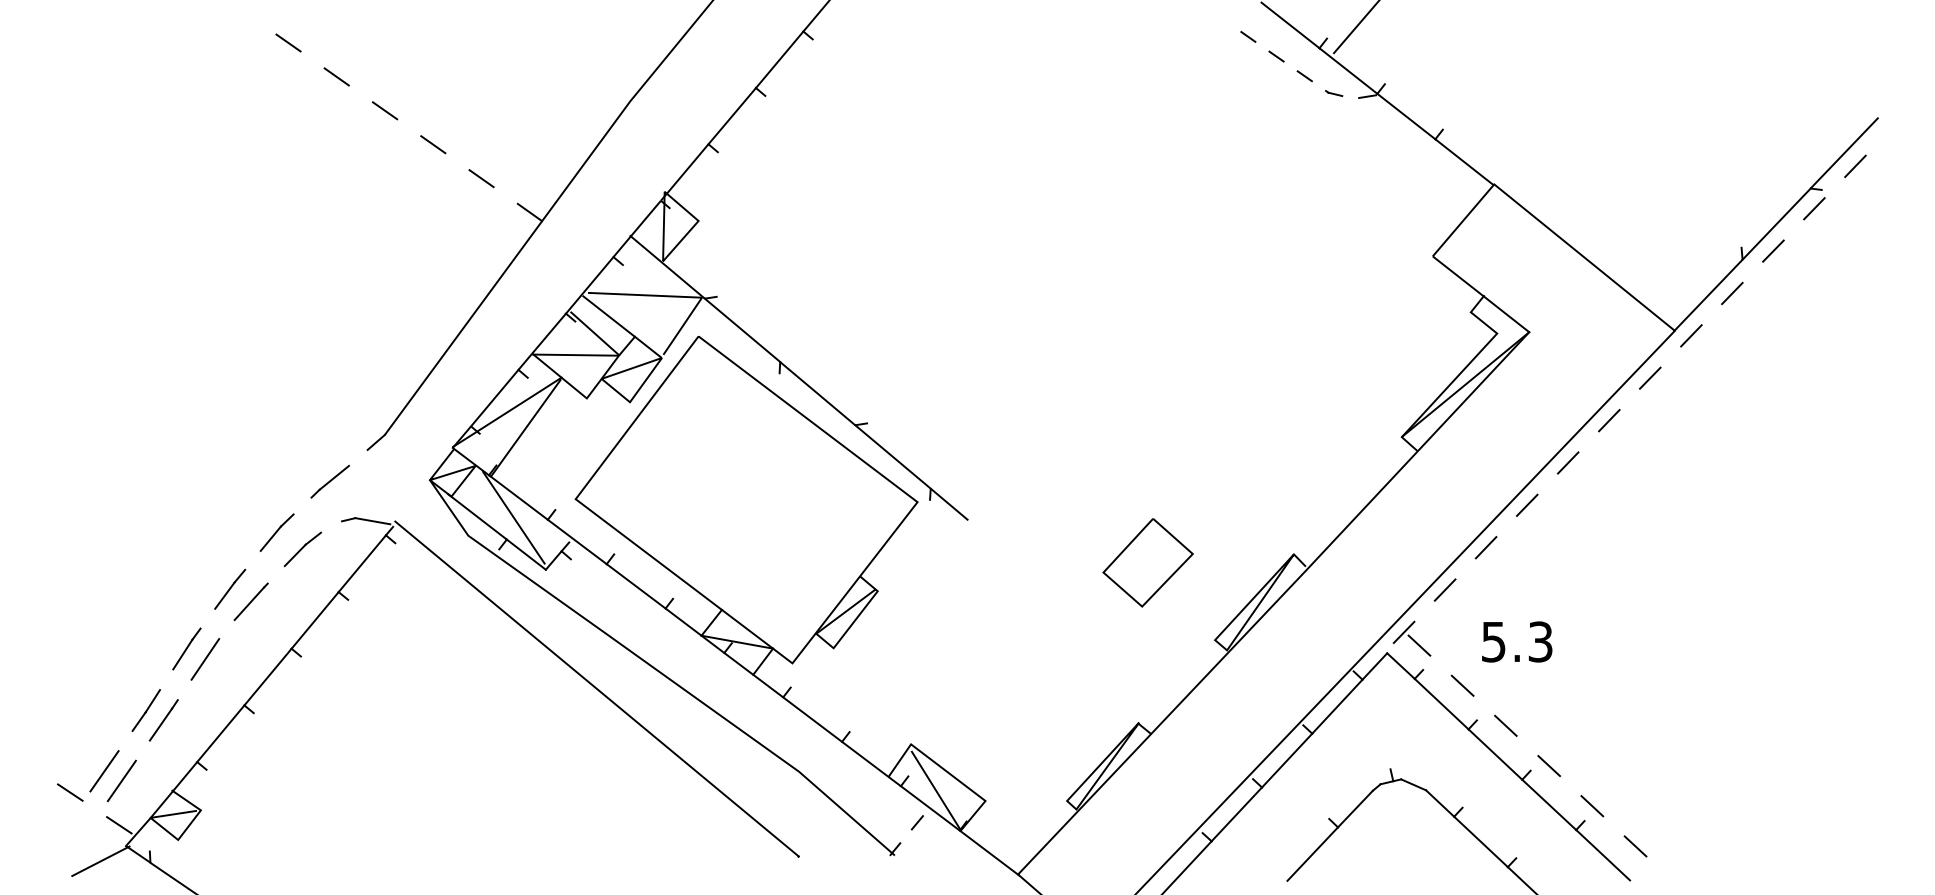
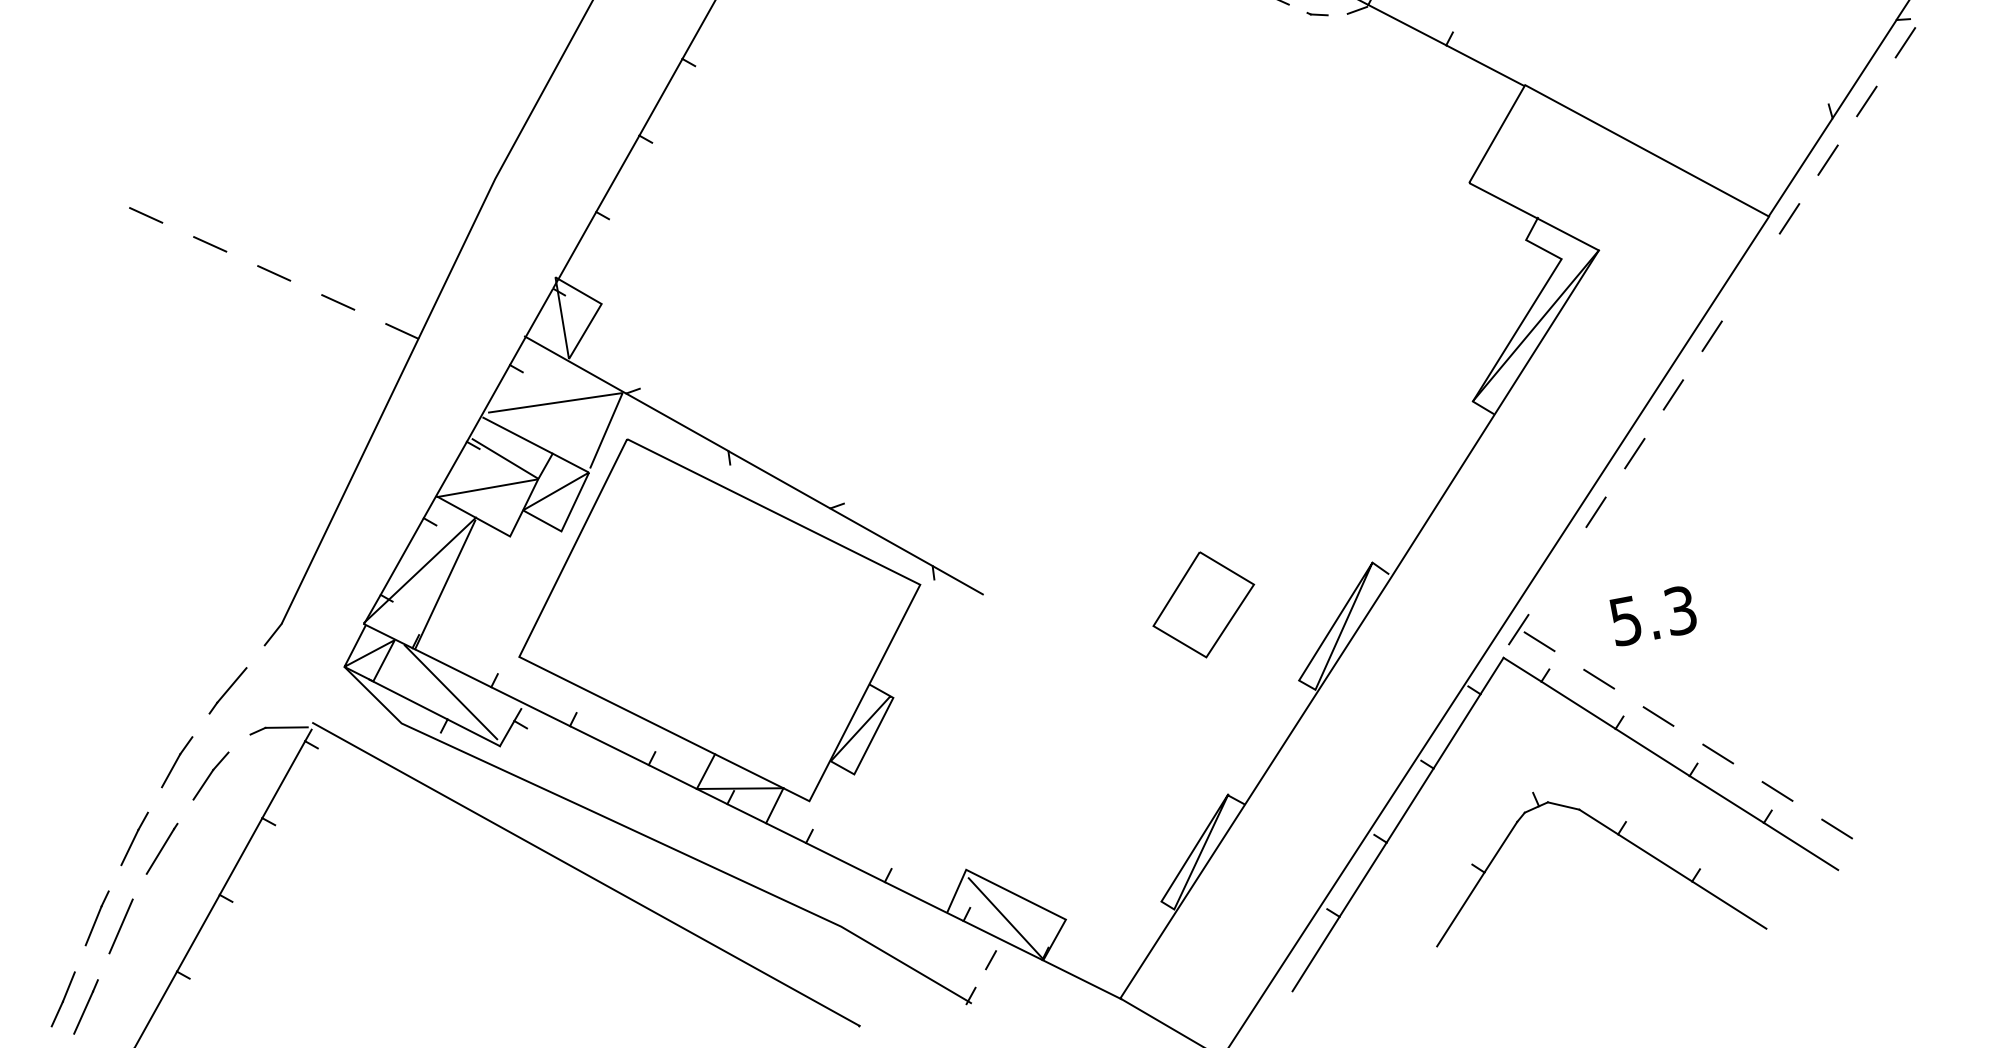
line: (288, 42) -> (81, 185), removed
line: (1649, 377) -> (1749, 276), removed
line: (1444, 589) -> (1556, 570), removed

